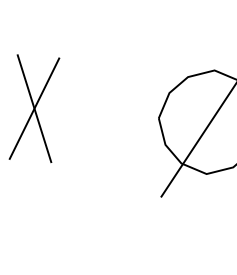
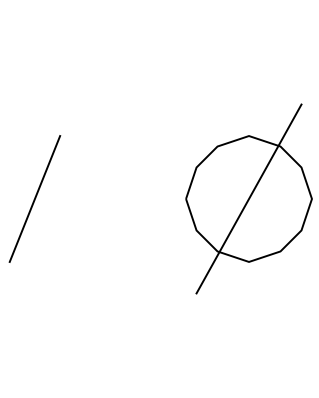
line: (34, 108) -> (34, 198), removed

